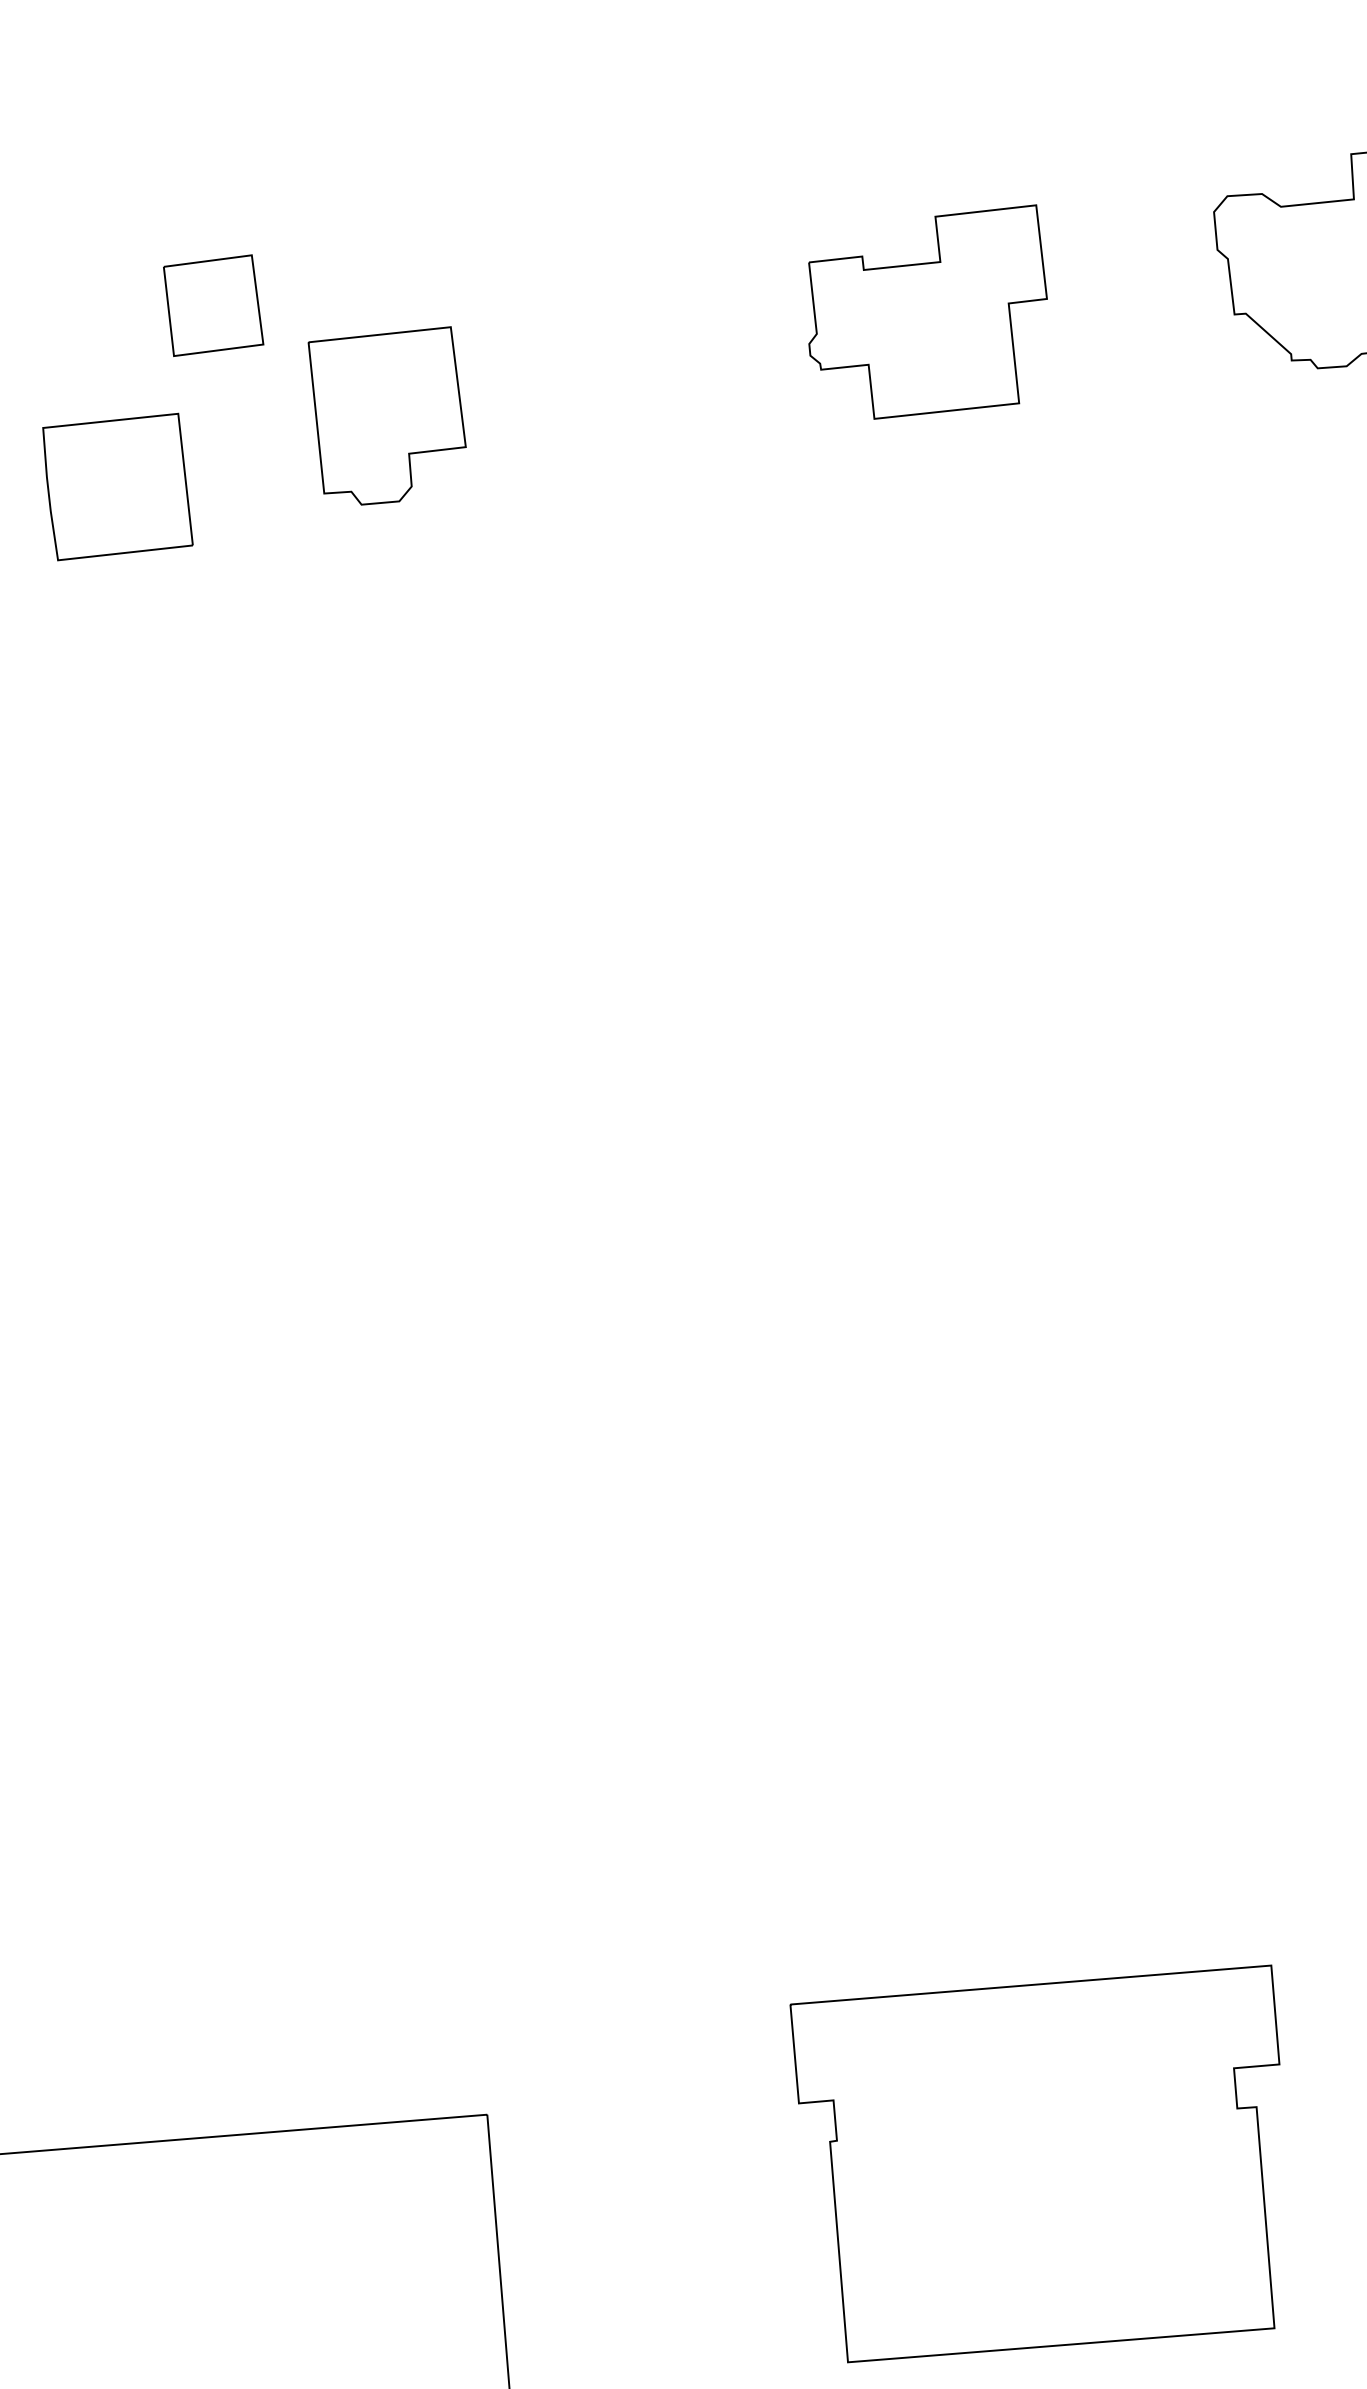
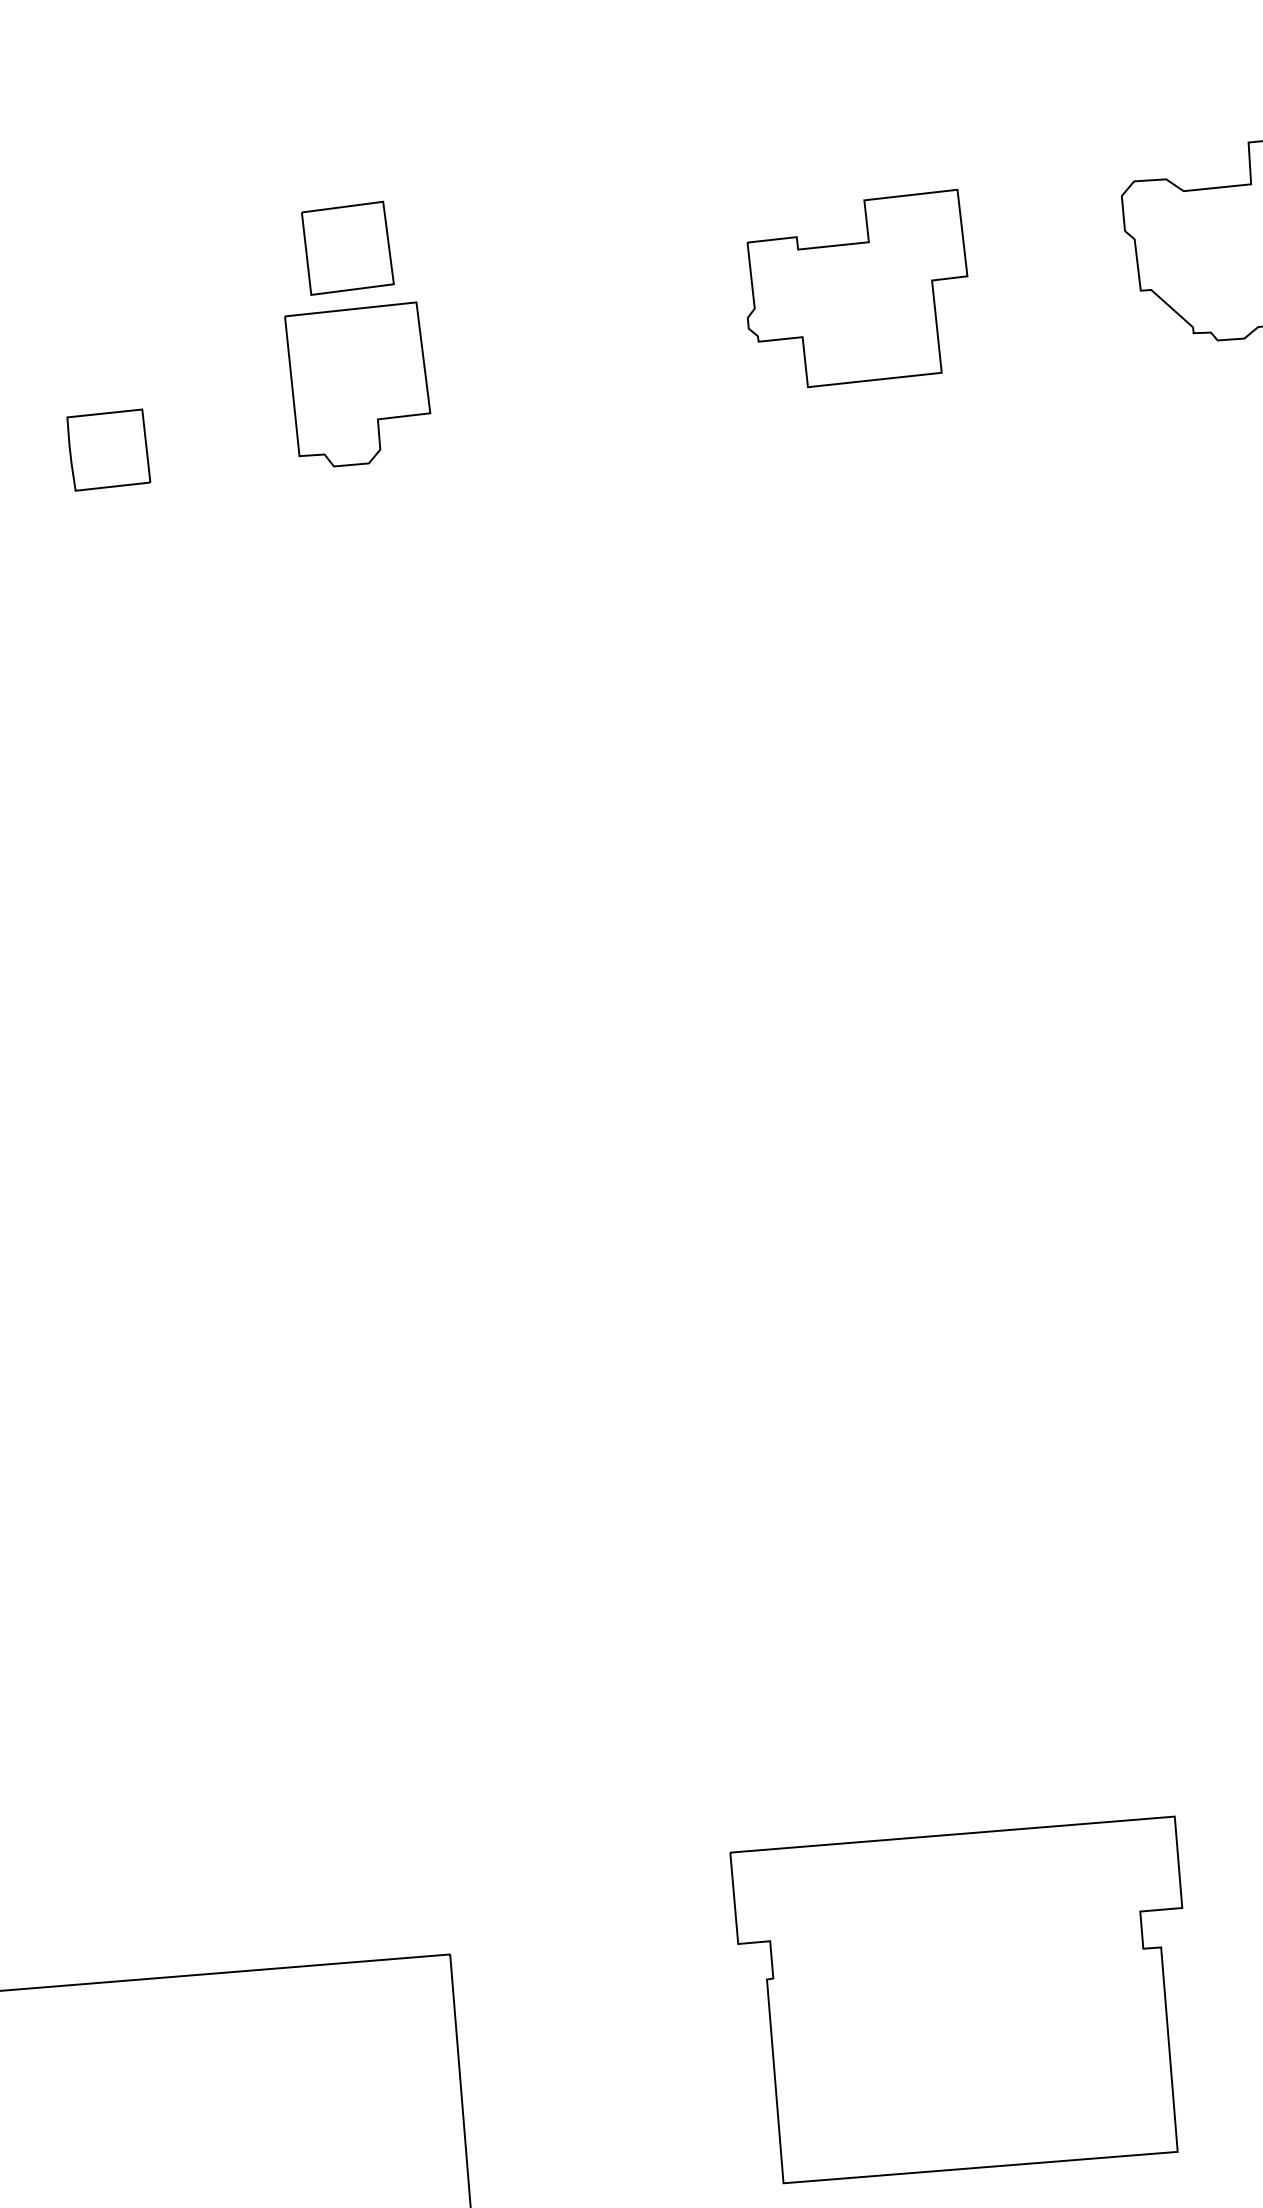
part: (213, 305) -> (347, 248), moved
part: (117, 486) -> (108, 449), size x0.6

